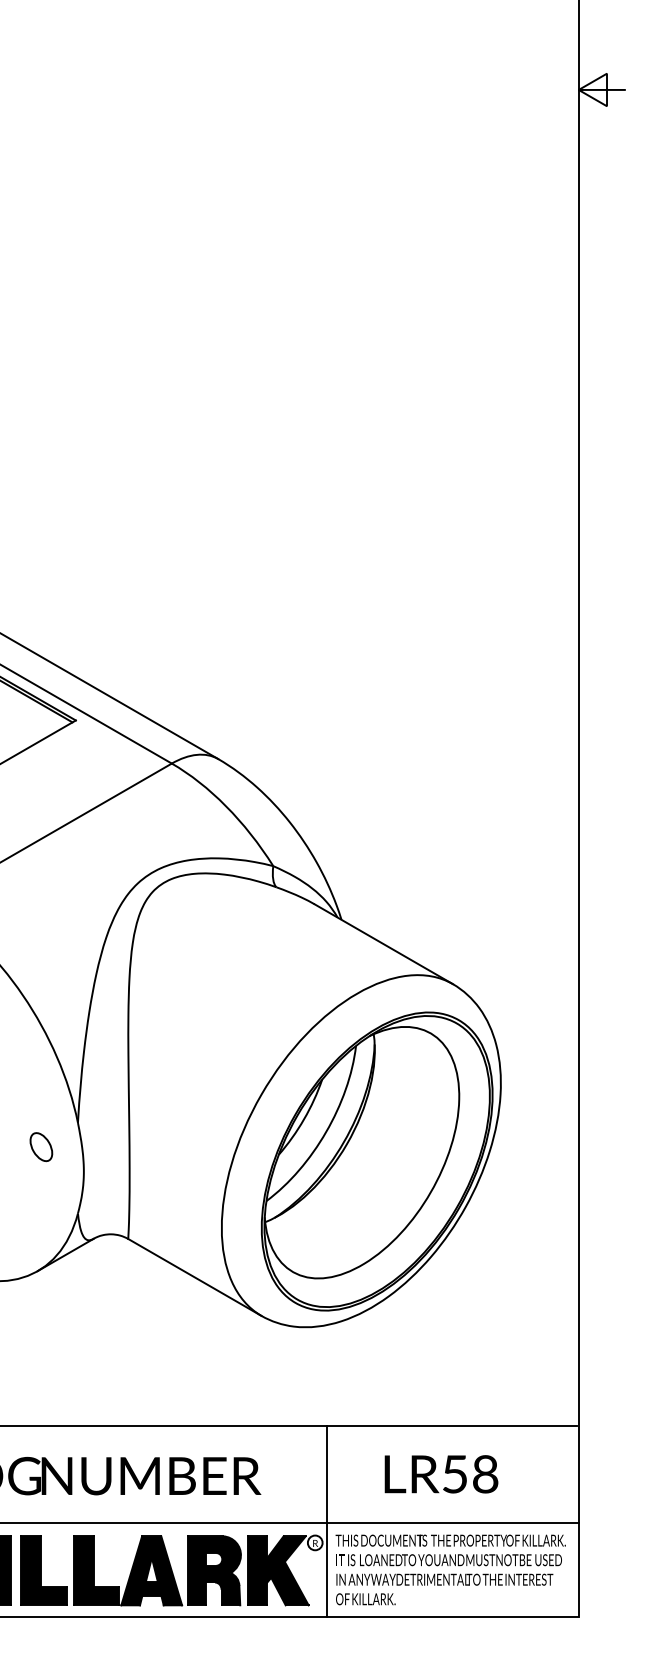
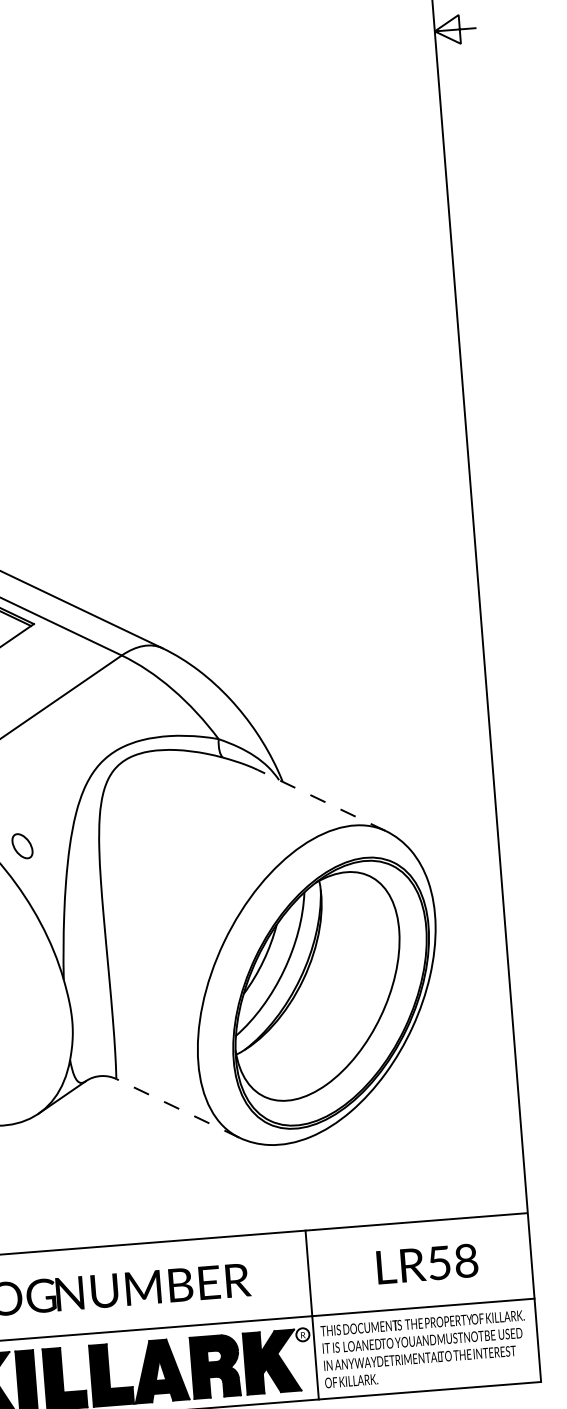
line: (383, 944) -> (321, 800), solid -> dashed
part: (41, 1147) -> (22, 846), moved
line: (194, 1277) -> (177, 1108), solid -> dashed
text: (441, 1474) -> (427, 1264), moved

